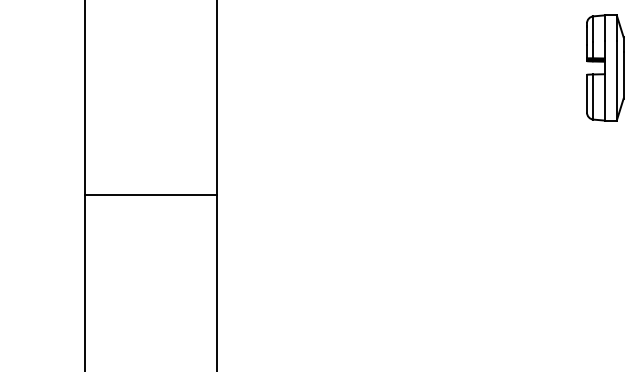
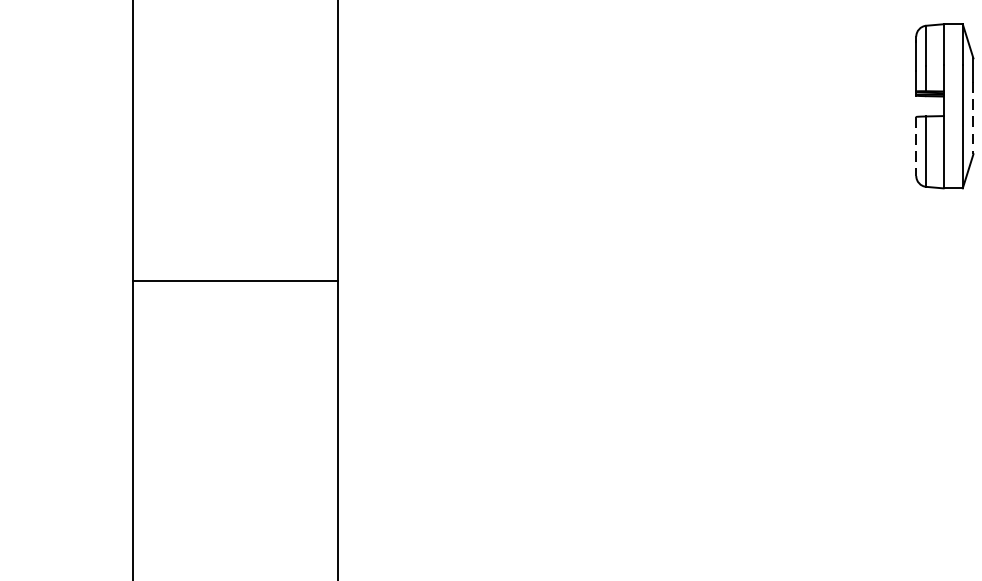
line: (623, 76) -> (973, 119), solid -> dashed
line: (586, 93) -> (915, 146), solid -> dashed
line: (150, 195) -> (235, 281), moved

